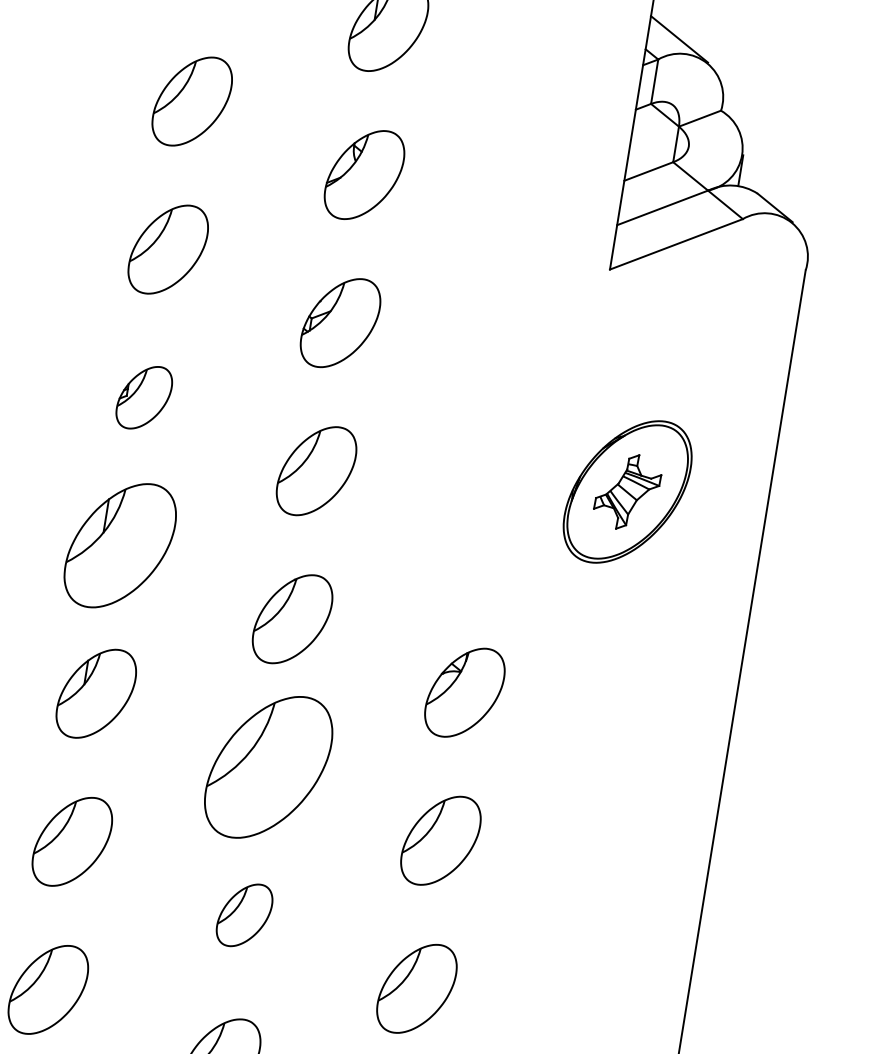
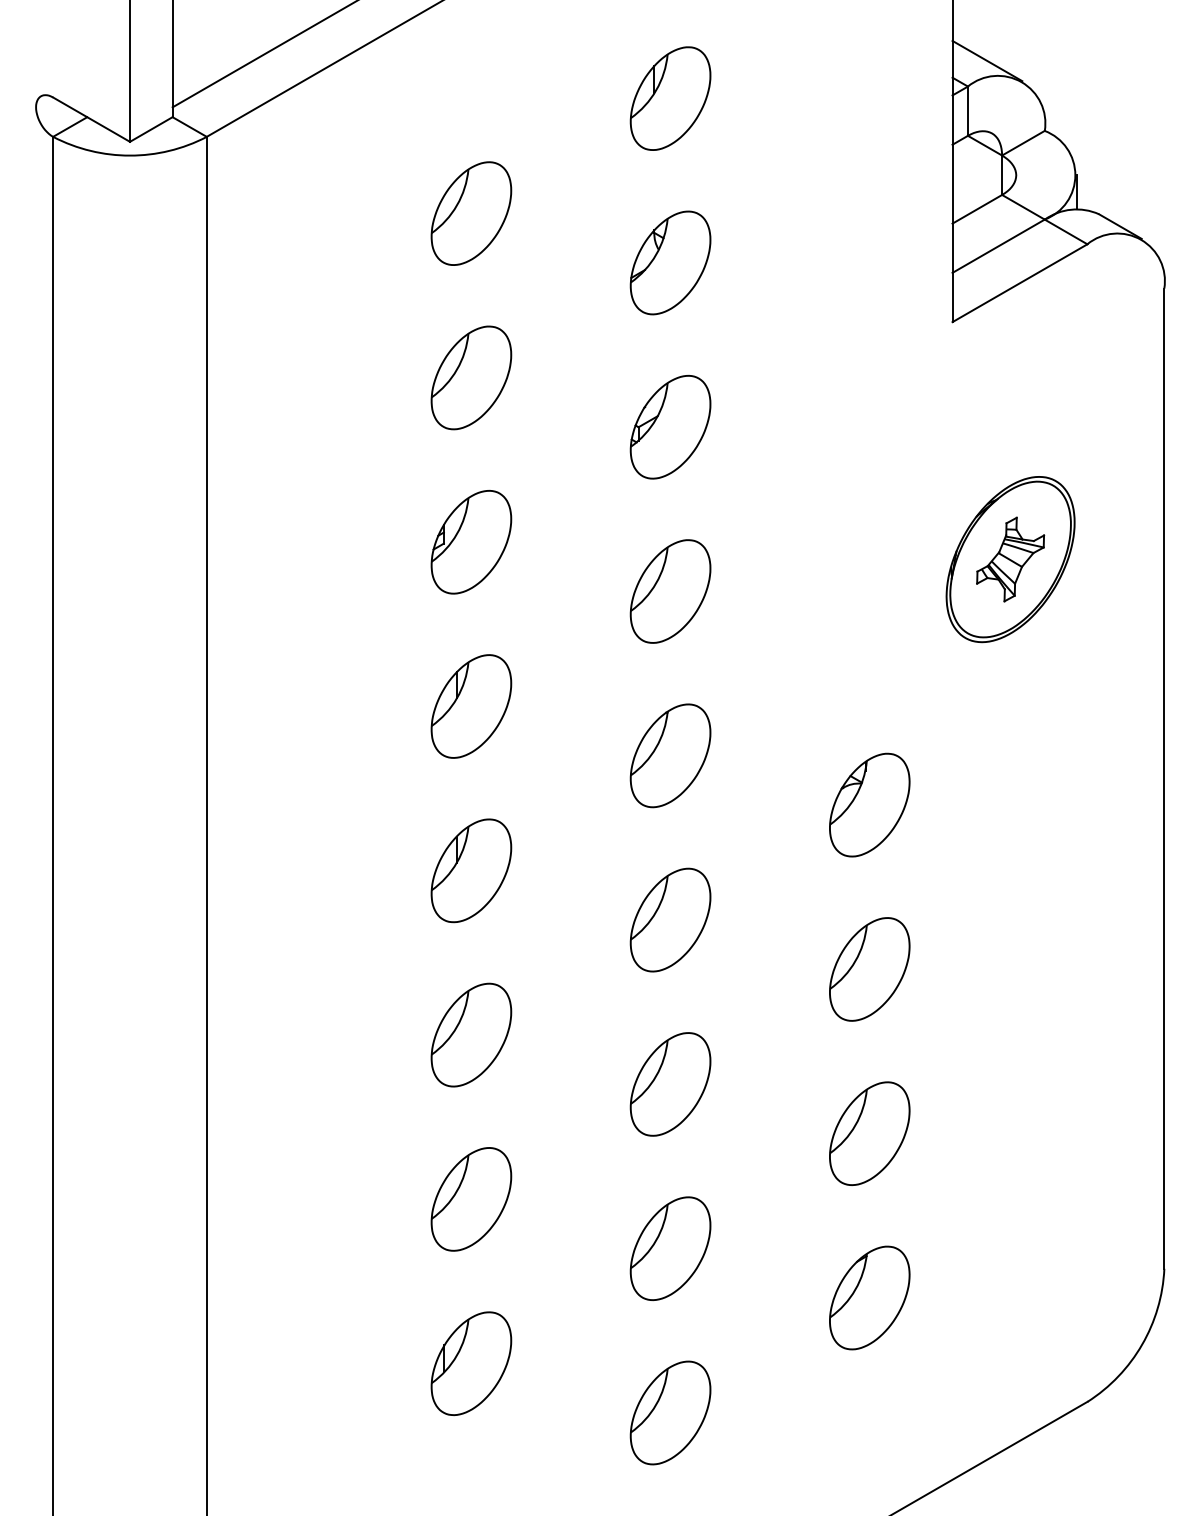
part: (144, 397) -> (471, 542), size x1.43
part: (120, 545) -> (471, 706), size x0.71
part: (268, 766) -> (670, 919), size x0.62
part: (244, 915) -> (670, 1084), size x1.43

